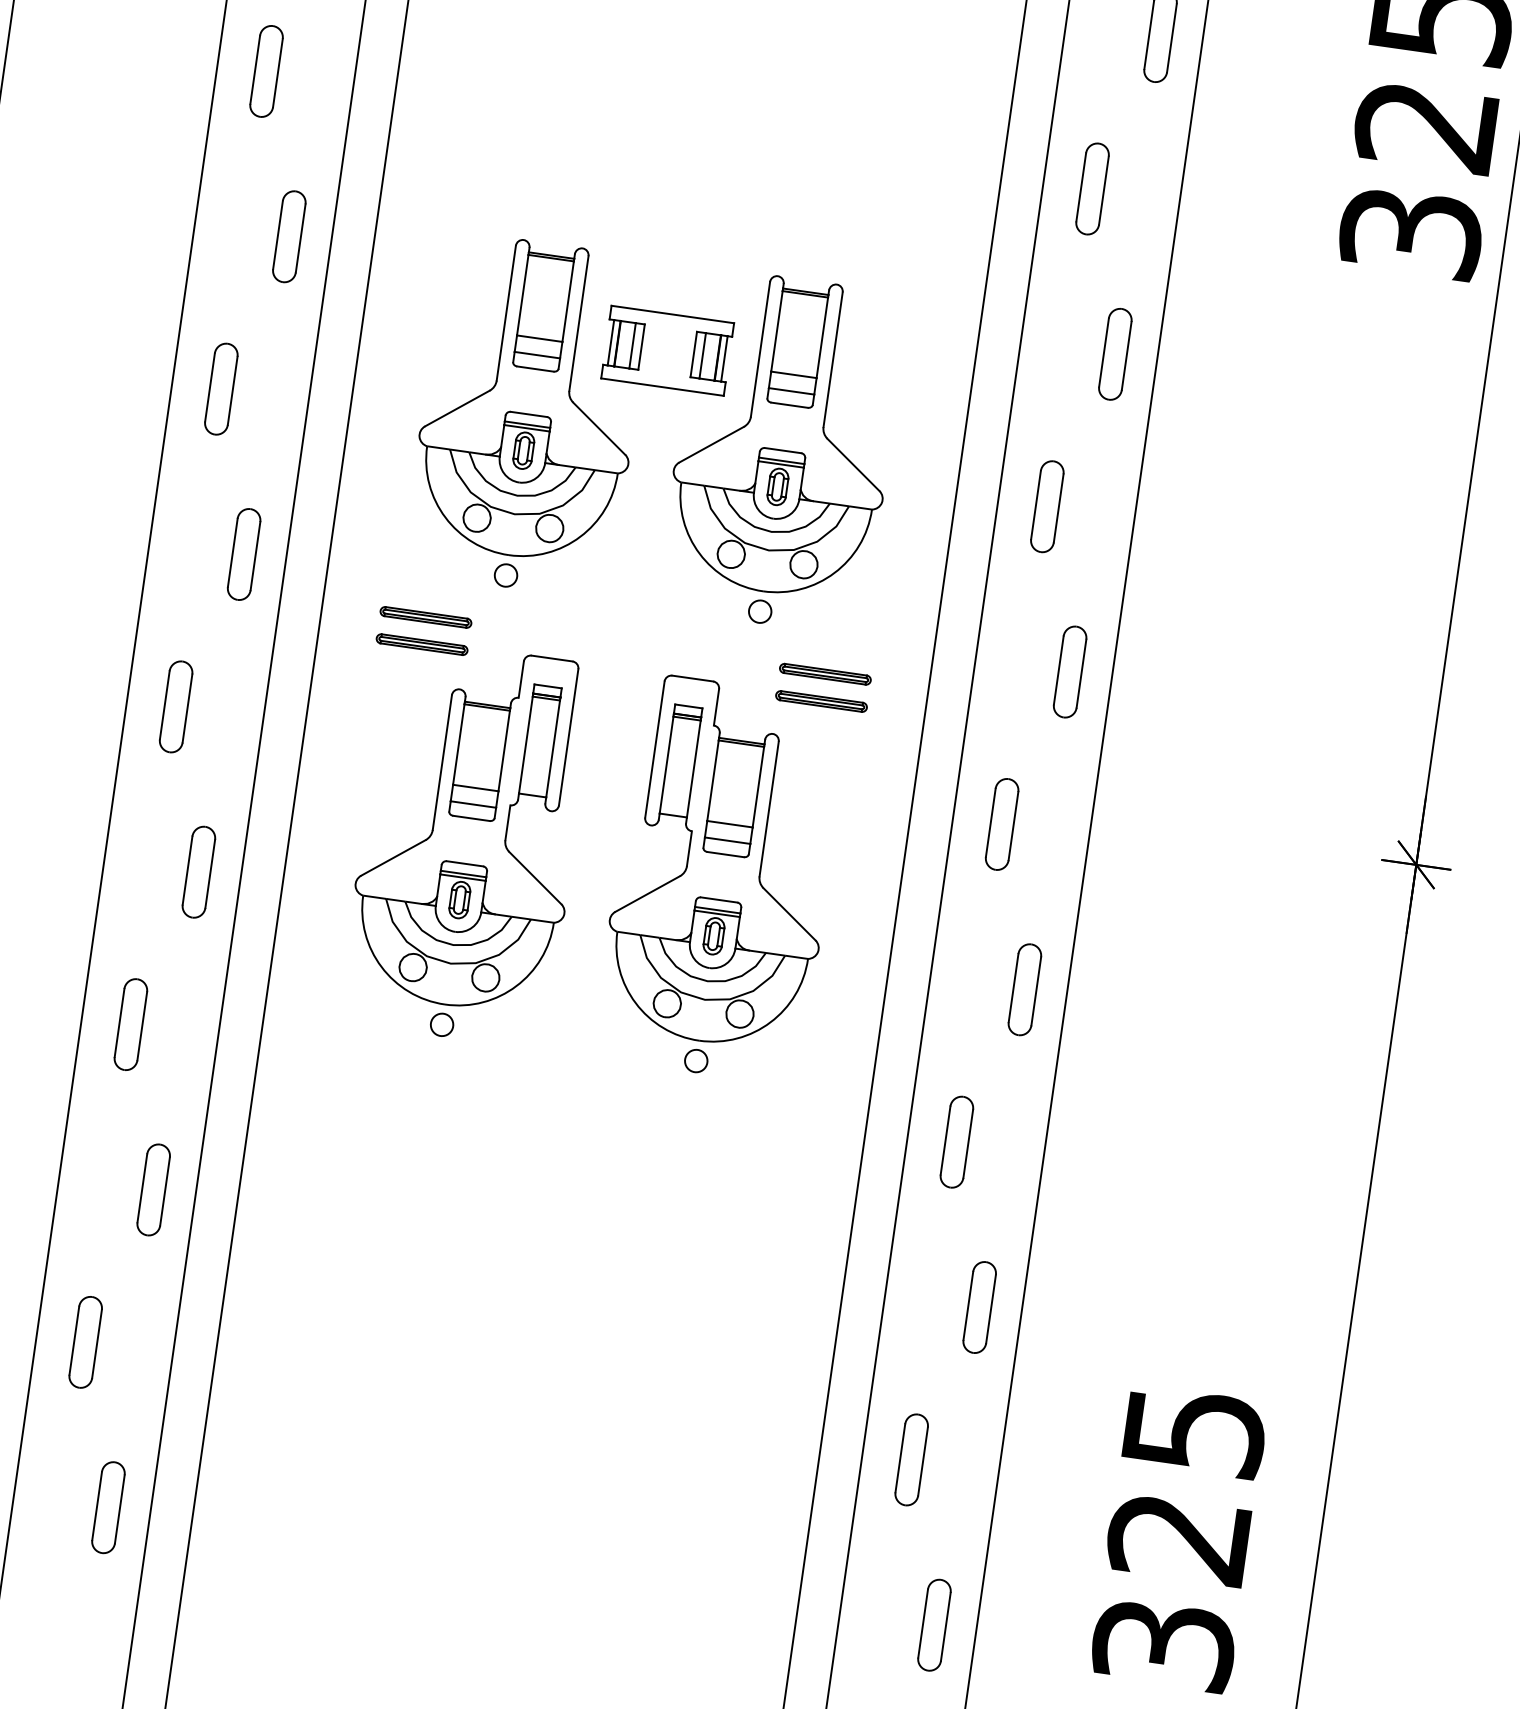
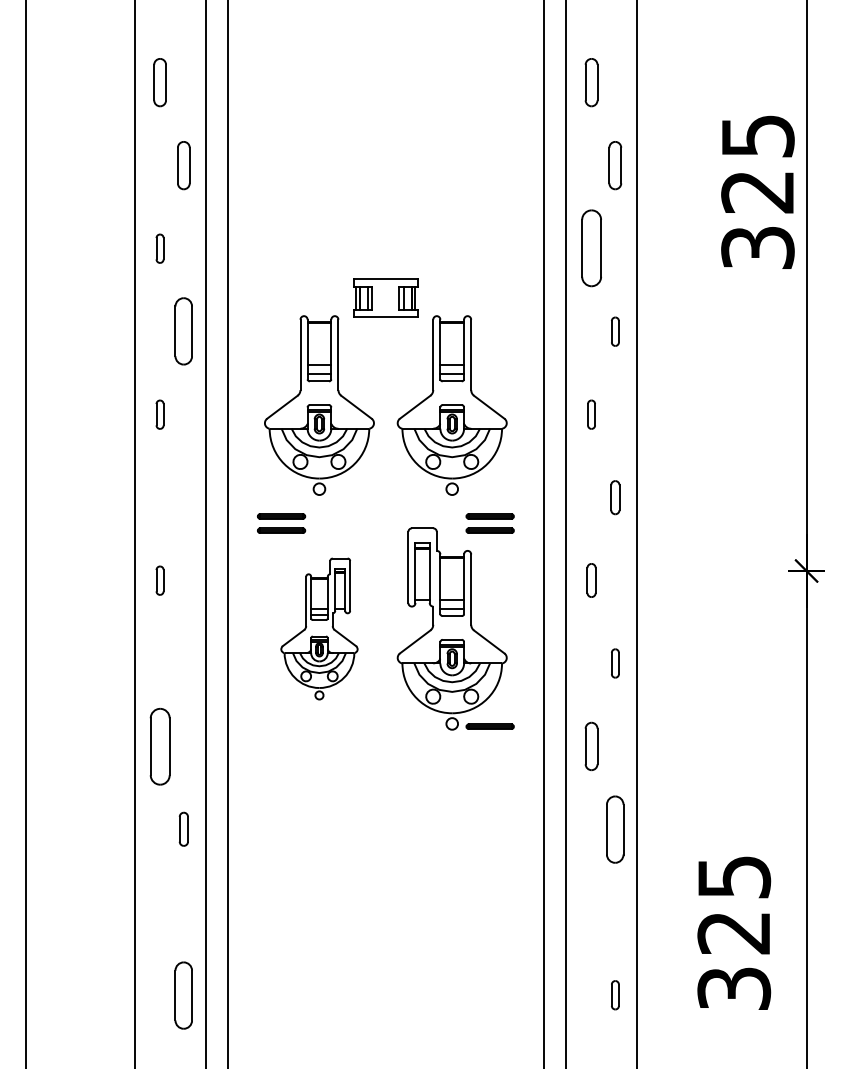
part: (265, 71) -> (159, 248), size x0.6
part: (1092, 188) -> (591, 248), size x1.6
part: (288, 236) -> (183, 331), size x1.4
part: (667, 349) -> (385, 297), moved
part: (1115, 354) -> (615, 331), size x0.6
part: (220, 388) -> (159, 414), size x0.6
part: (1047, 506) -> (591, 414), size x0.6
part: (243, 554) -> (183, 497), removed
part: (1070, 672) -> (615, 497), size x0.7
part: (174, 706) -> (159, 580), size x0.6
part: (1001, 824) -> (591, 580), size x0.7
part: (468, 842) -> (319, 628), size x0.7
part: (198, 872) -> (183, 663), removed
part: (1025, 989) -> (615, 663), size x0.6
part: (129, 1022) -> (159, 745), size x1.6
part: (766, 1076) -> (489, 726), added
part: (153, 1188) -> (183, 828), size x0.7
part: (980, 1305) -> (615, 828), size x1.4
part: (84, 1340) -> (159, 911), removed
part: (911, 1458) -> (591, 911), removed
part: (108, 1505) -> (183, 994), size x1.4
part: (935, 1623) -> (615, 994), size x0.6

